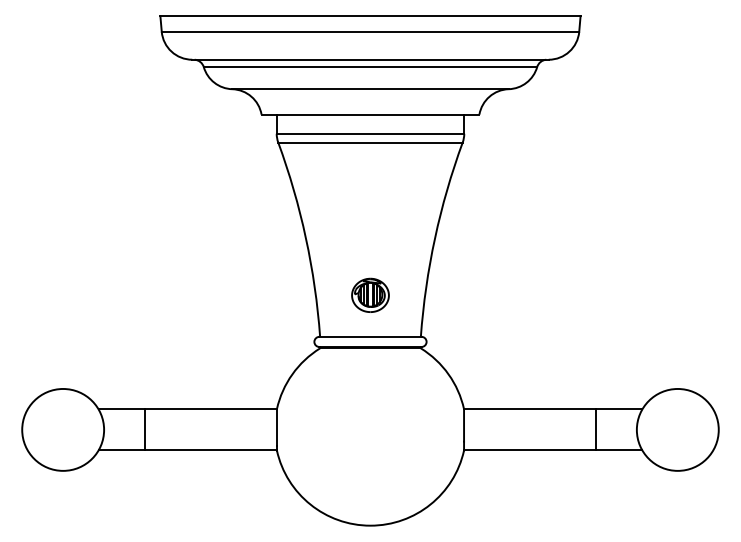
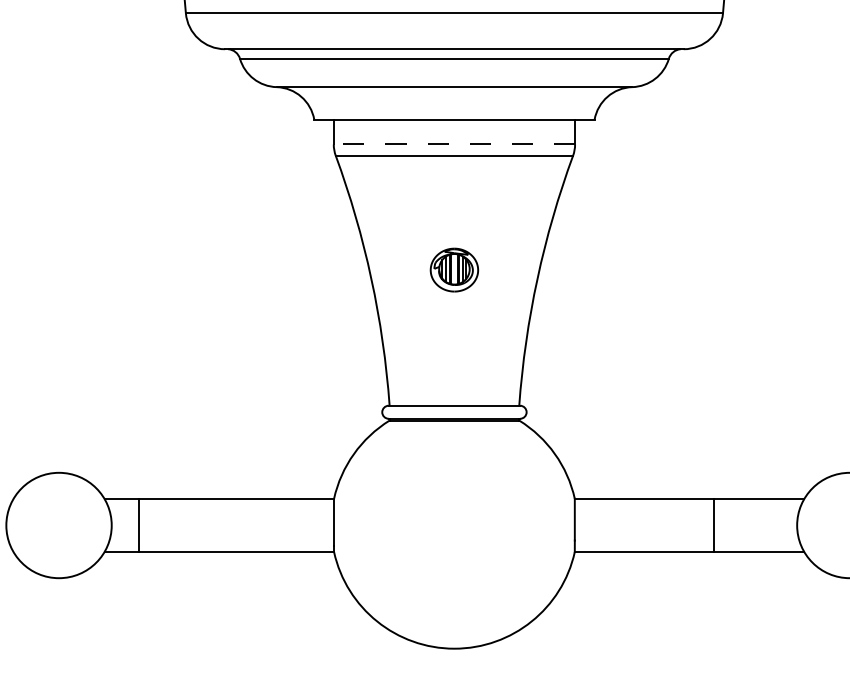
line: (370, 133) -> (454, 144), solid -> dashed
part: (370, 294) -> (454, 268), moved
line: (145, 429) -> (139, 524), moved
line: (595, 429) -> (713, 524), moved

